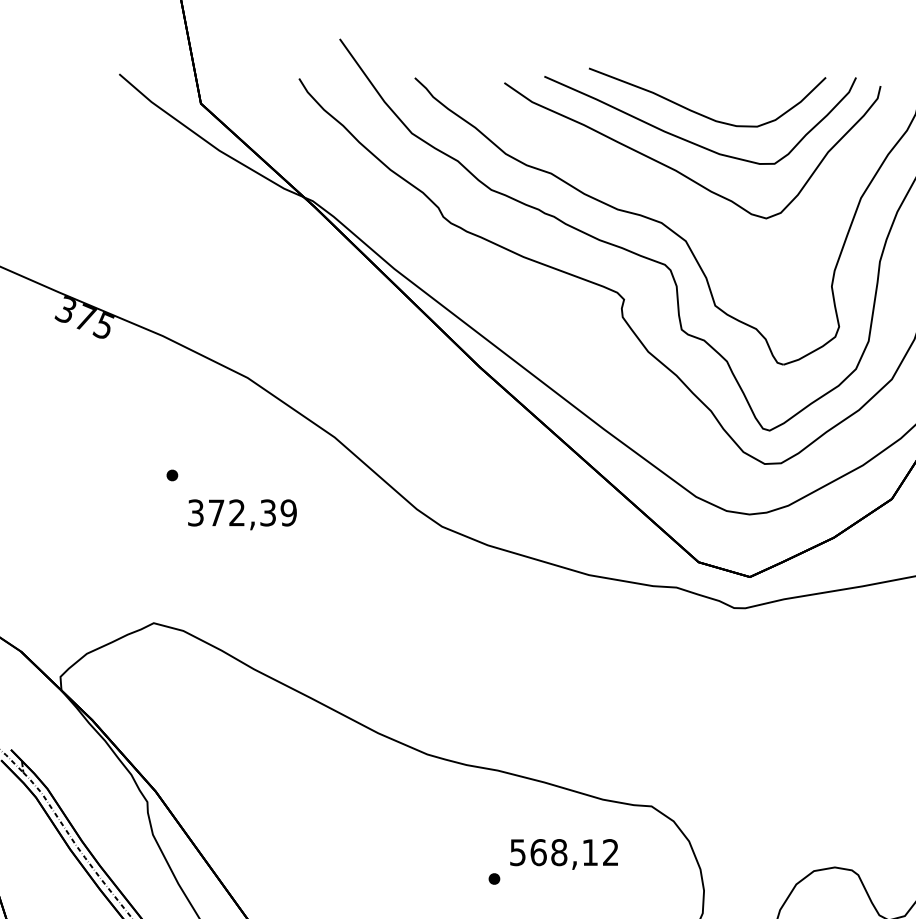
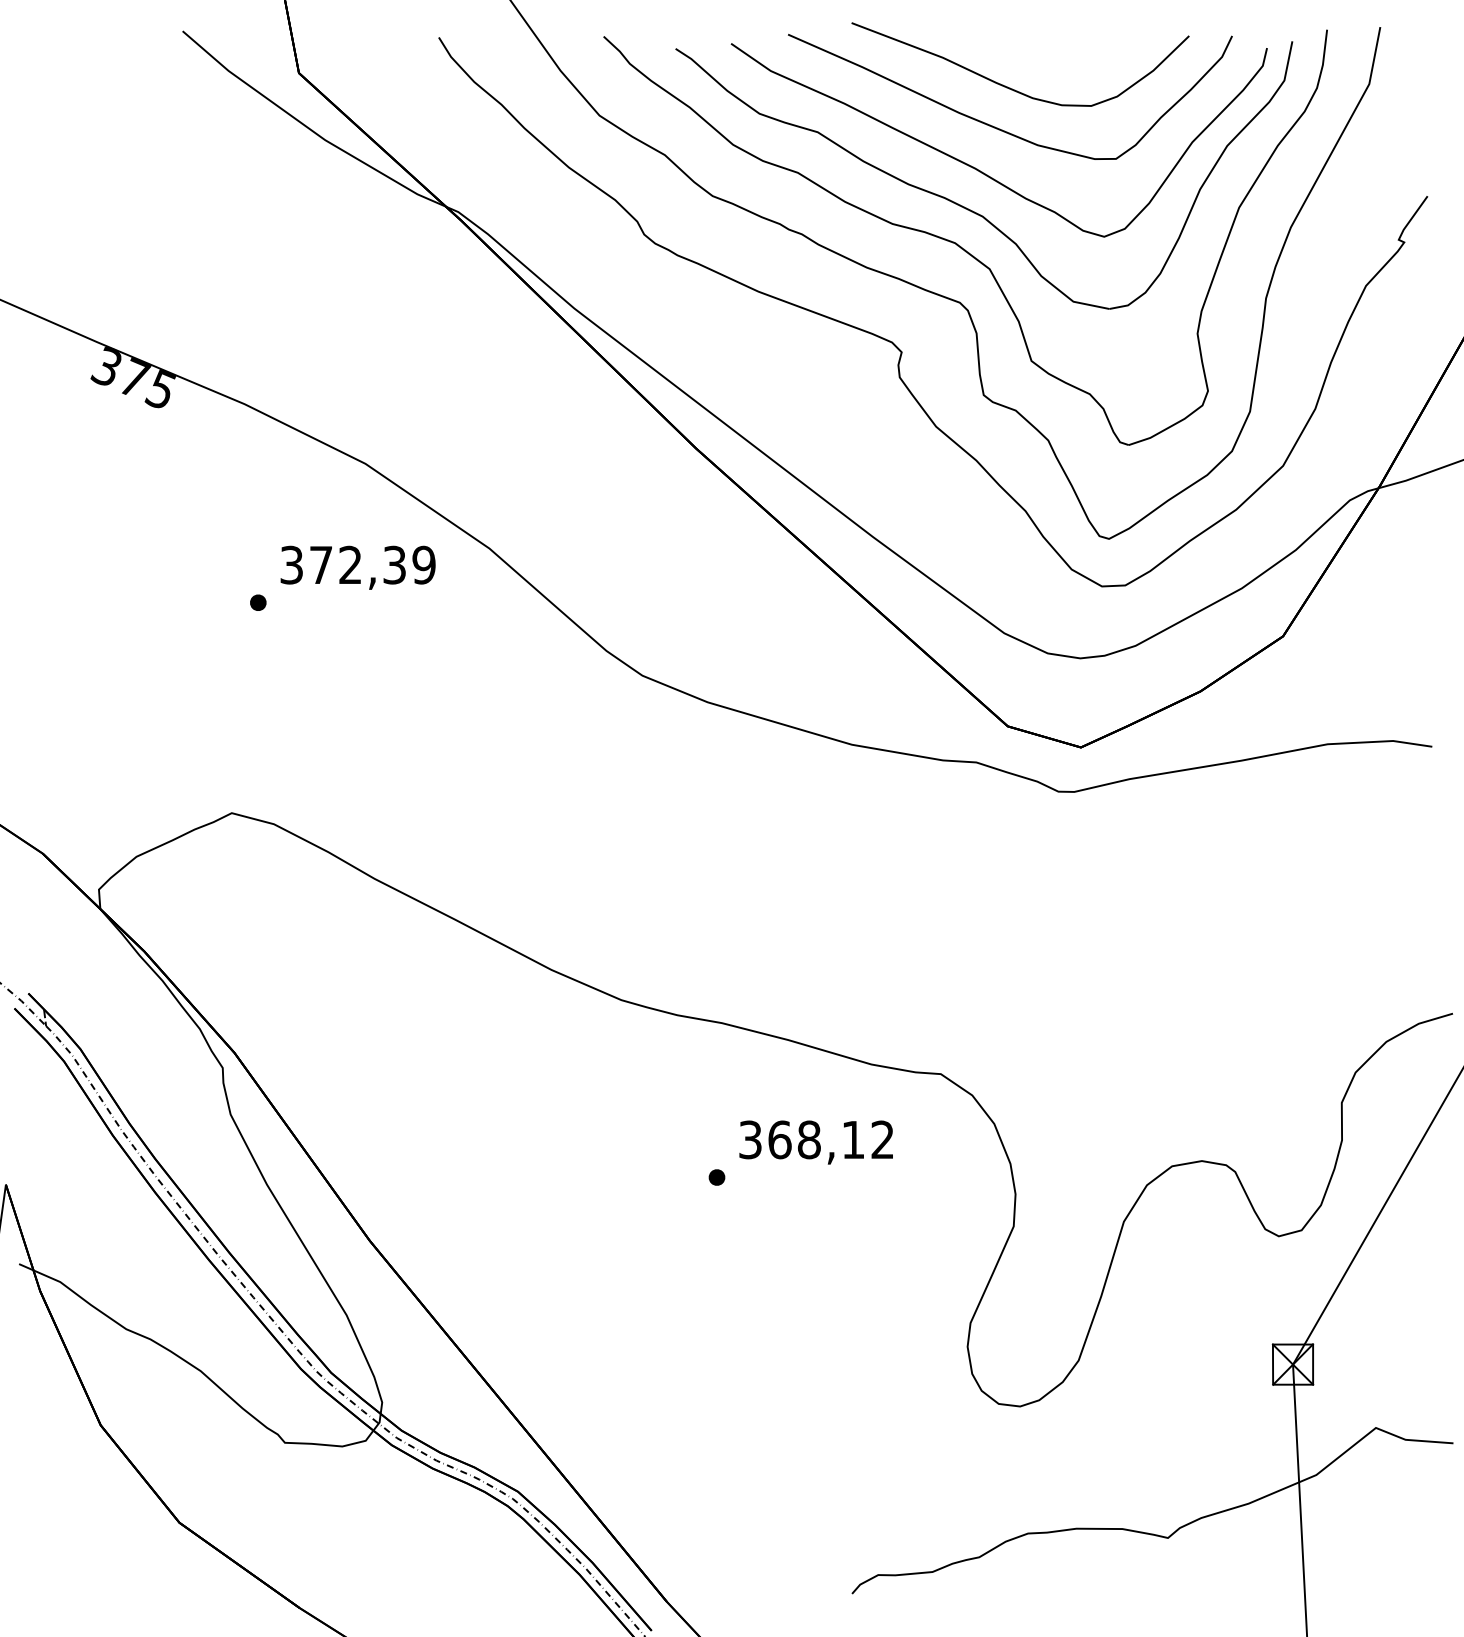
part: (671, 198) -> (968, 208), added
text: (242, 514) -> (357, 567), moved
text: (517, 852) -> (750, 1139), 568,12 -> 368,12

